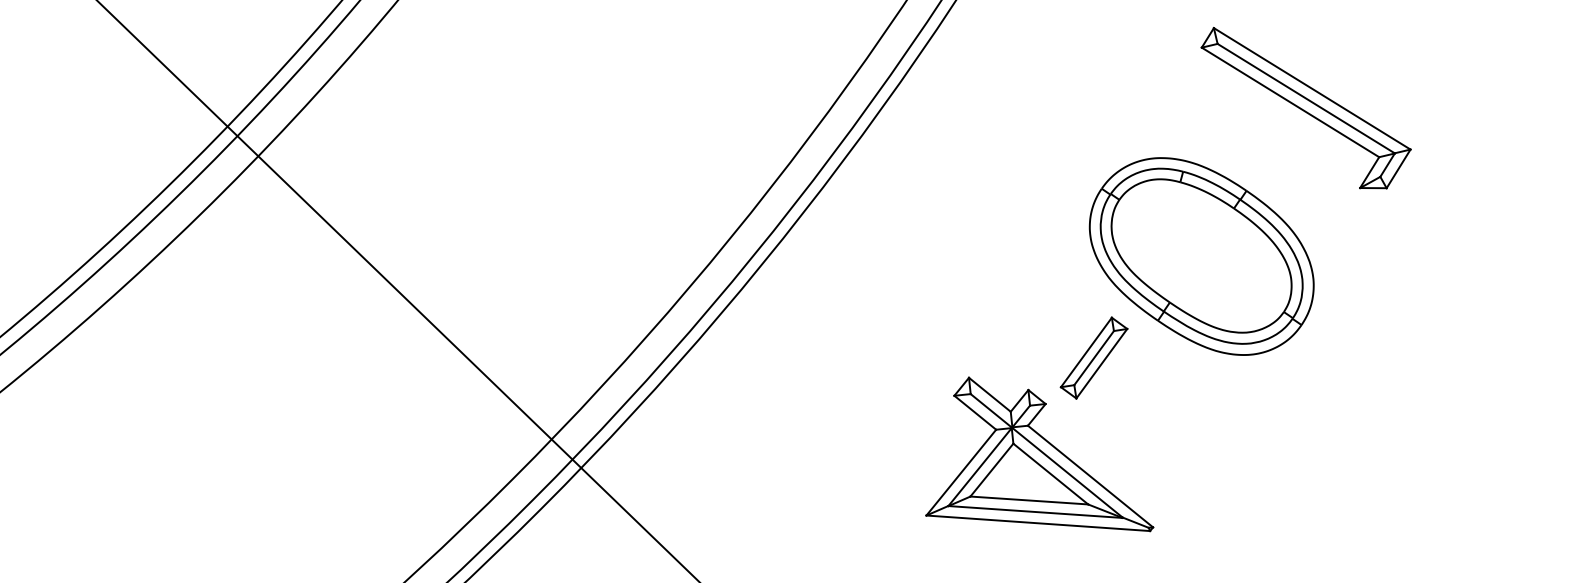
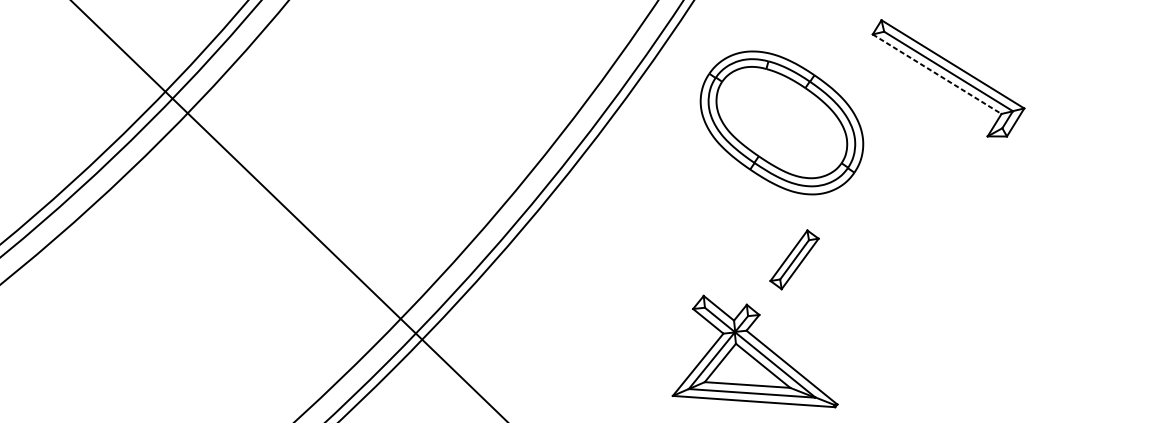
line: (1290, 102) -> (937, 74), solid -> dashed
part: (1201, 256) -> (781, 122), moved
part: (1039, 454) -> (754, 351), moved

